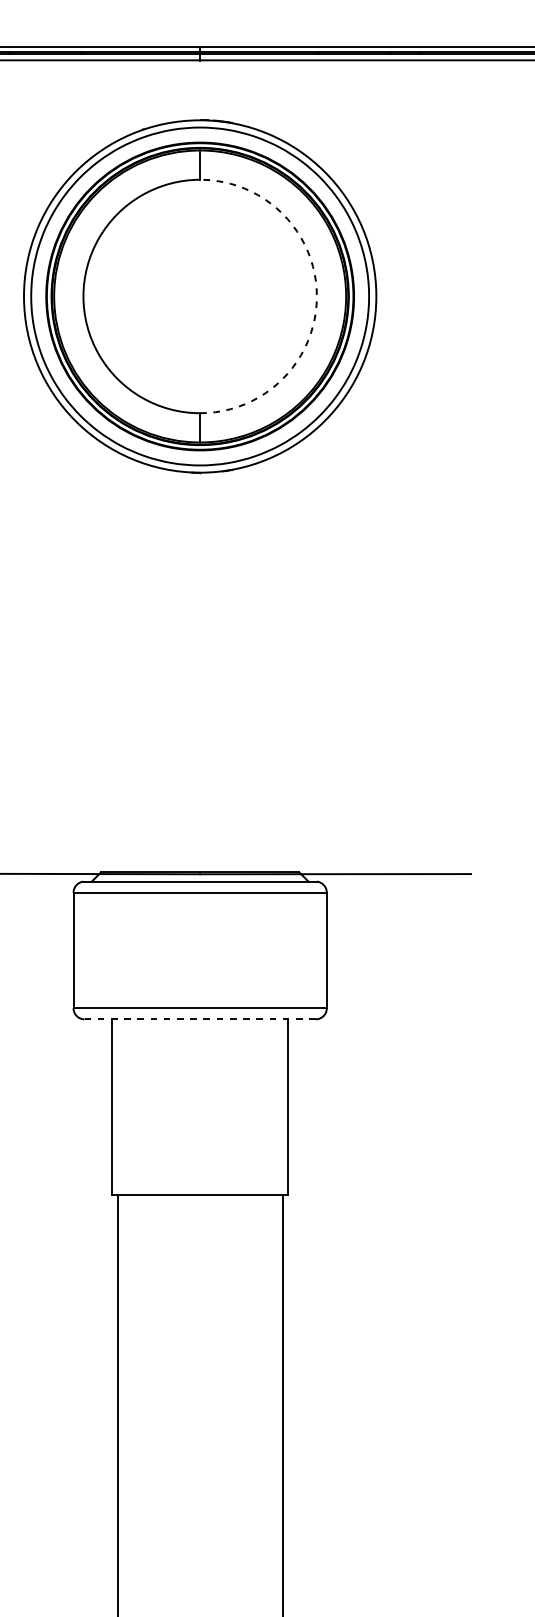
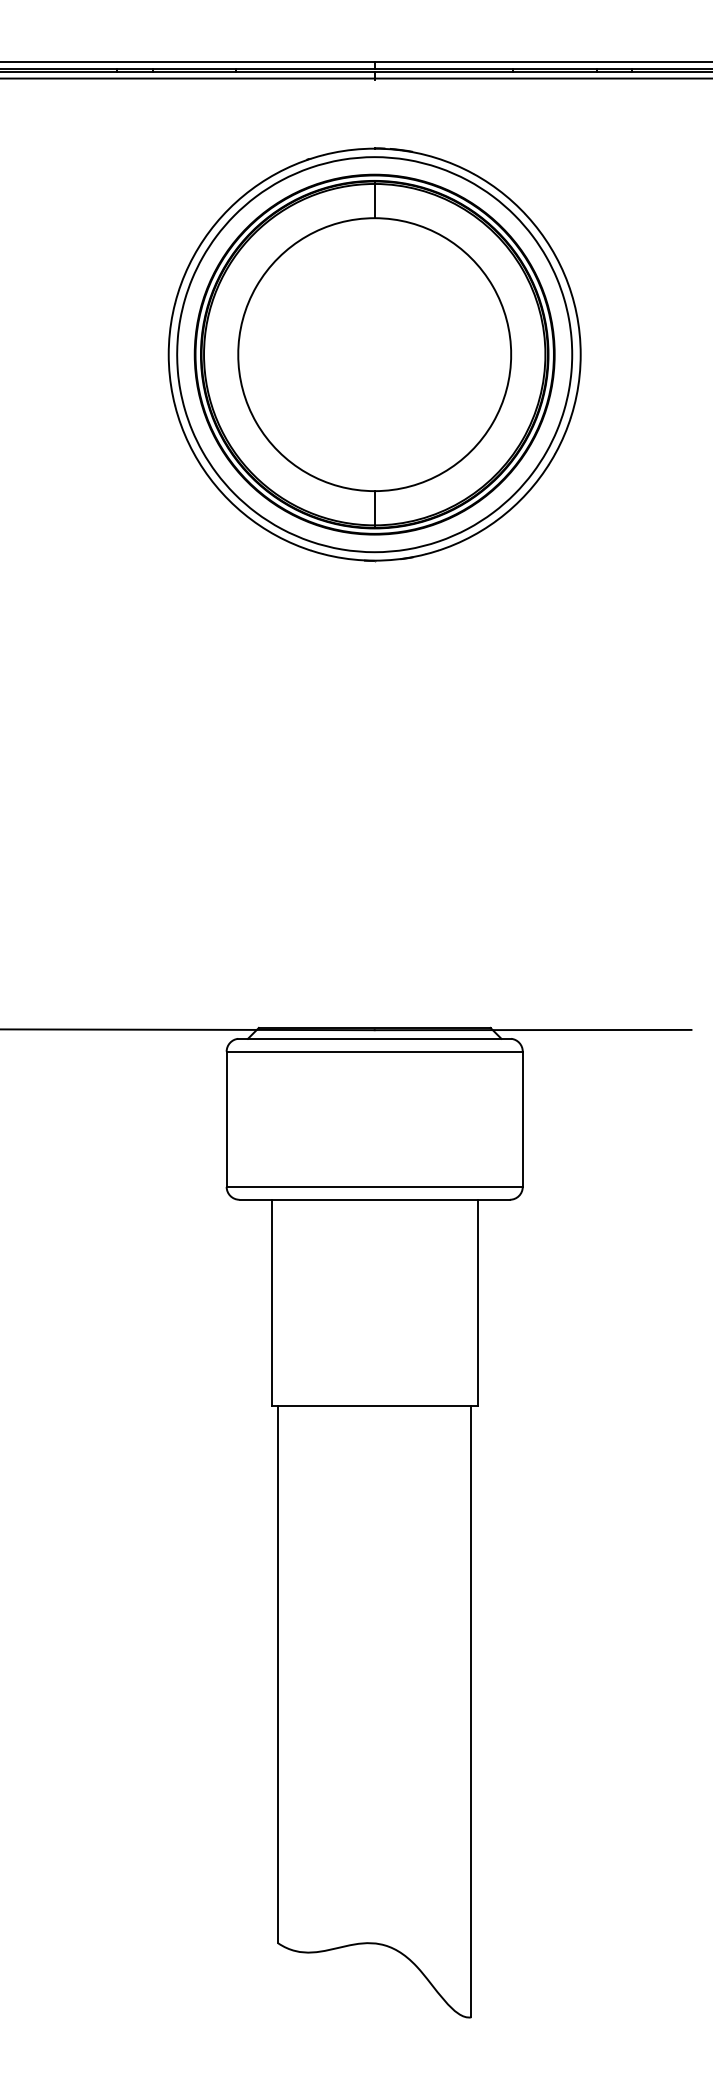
arc: (317, 296) -> (511, 354), dashed -> solid
line: (199, 1019) -> (374, 1199), dashed -> solid

